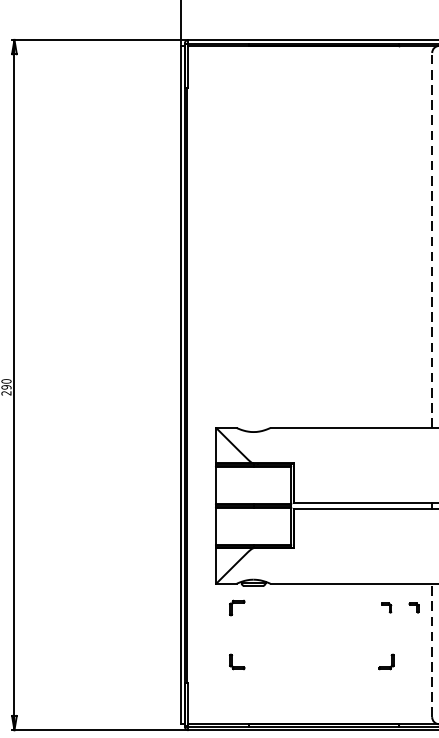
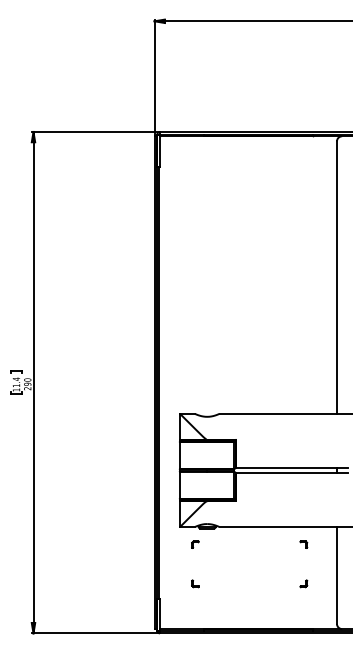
line: (431, 240) -> (336, 277), dashed -> solid
part: (237, 607) -> (195, 544), size x0.62
part: (413, 607) -> (323, 544), removed
line: (431, 649) -> (336, 574), dashed -> solid
part: (237, 661) -> (195, 583), size x0.62
part: (386, 661) -> (303, 583), size x0.62

